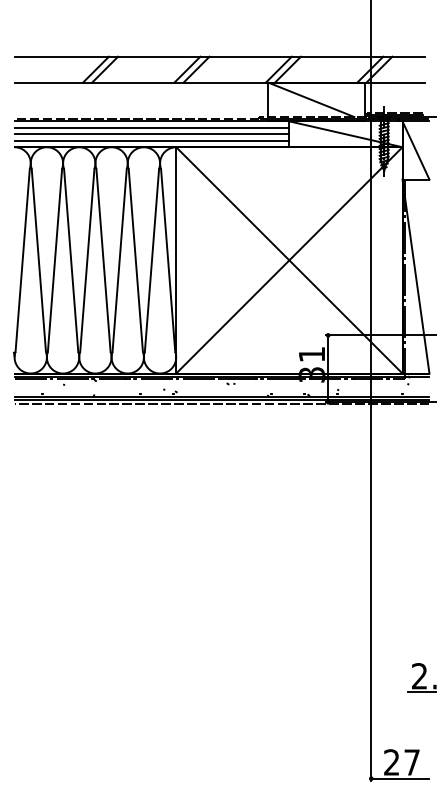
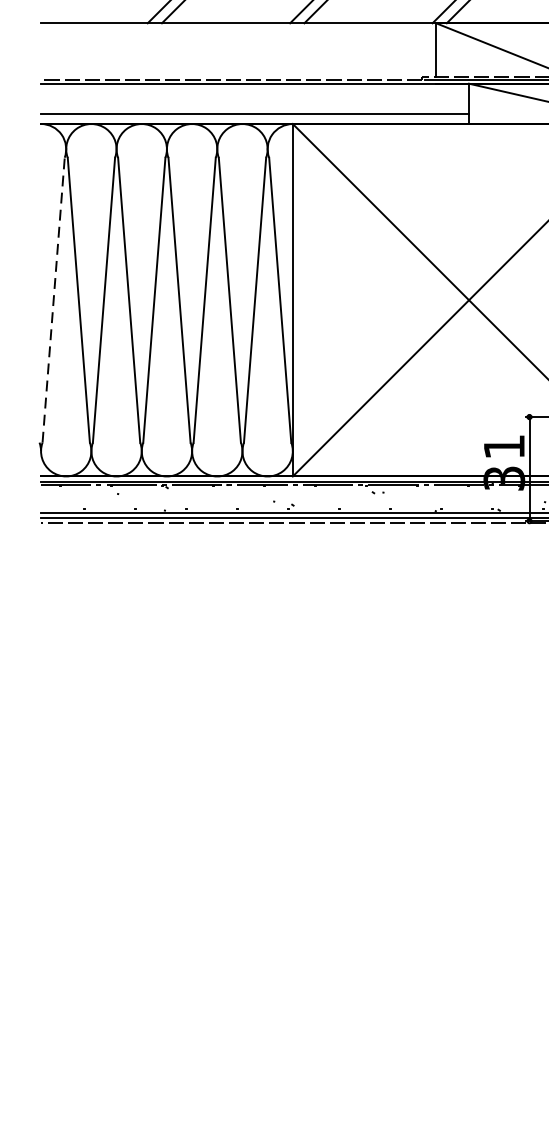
line: (151, 127) -> (254, 93), removed
line: (151, 134) -> (254, 104), removed
line: (22, 260) -> (53, 300), solid -> dashed

